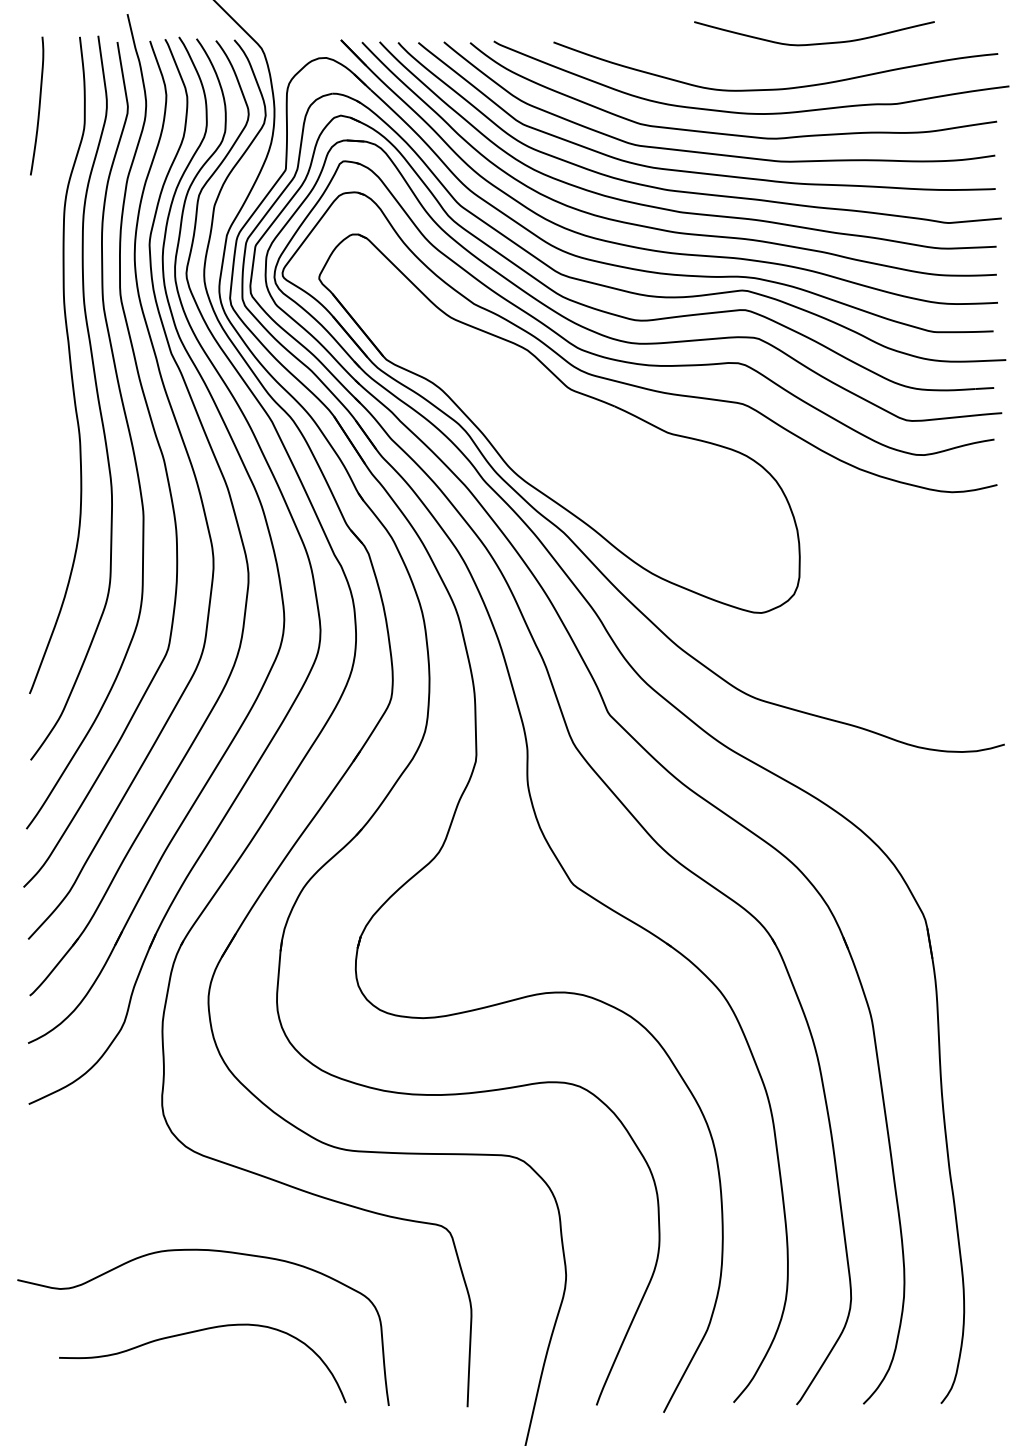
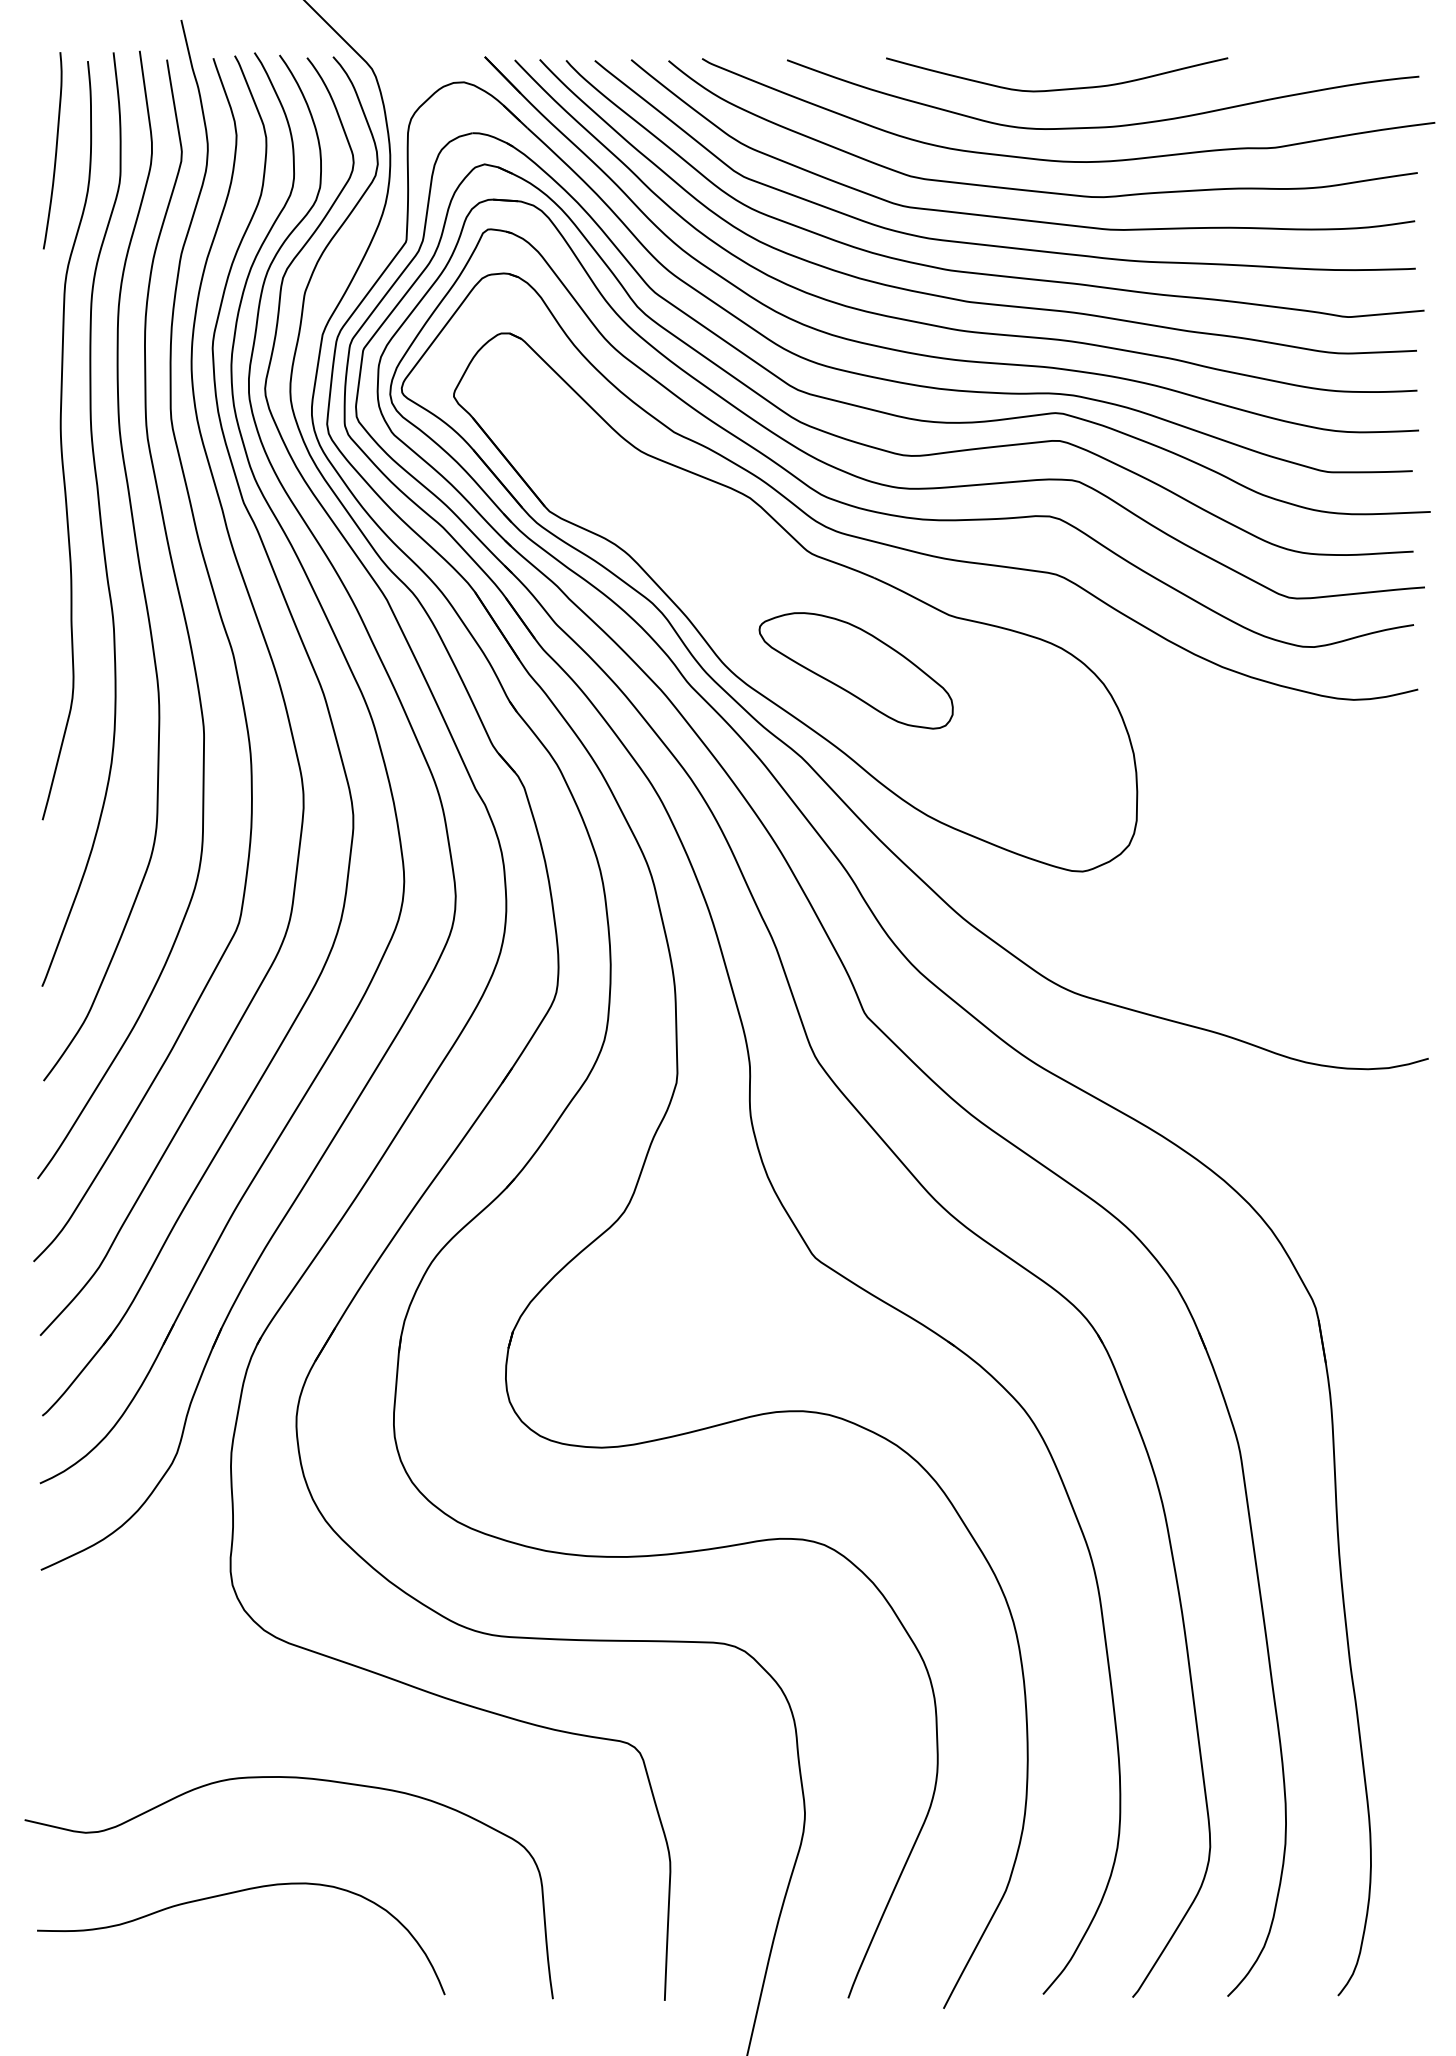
curve: (814, 43) -> (1057, 88), moved
curve: (43, 309) -> (61, 440), added
part: (601, 471) -> (855, 670), added
curve: (195, 1332) -> (231, 1894), moved

